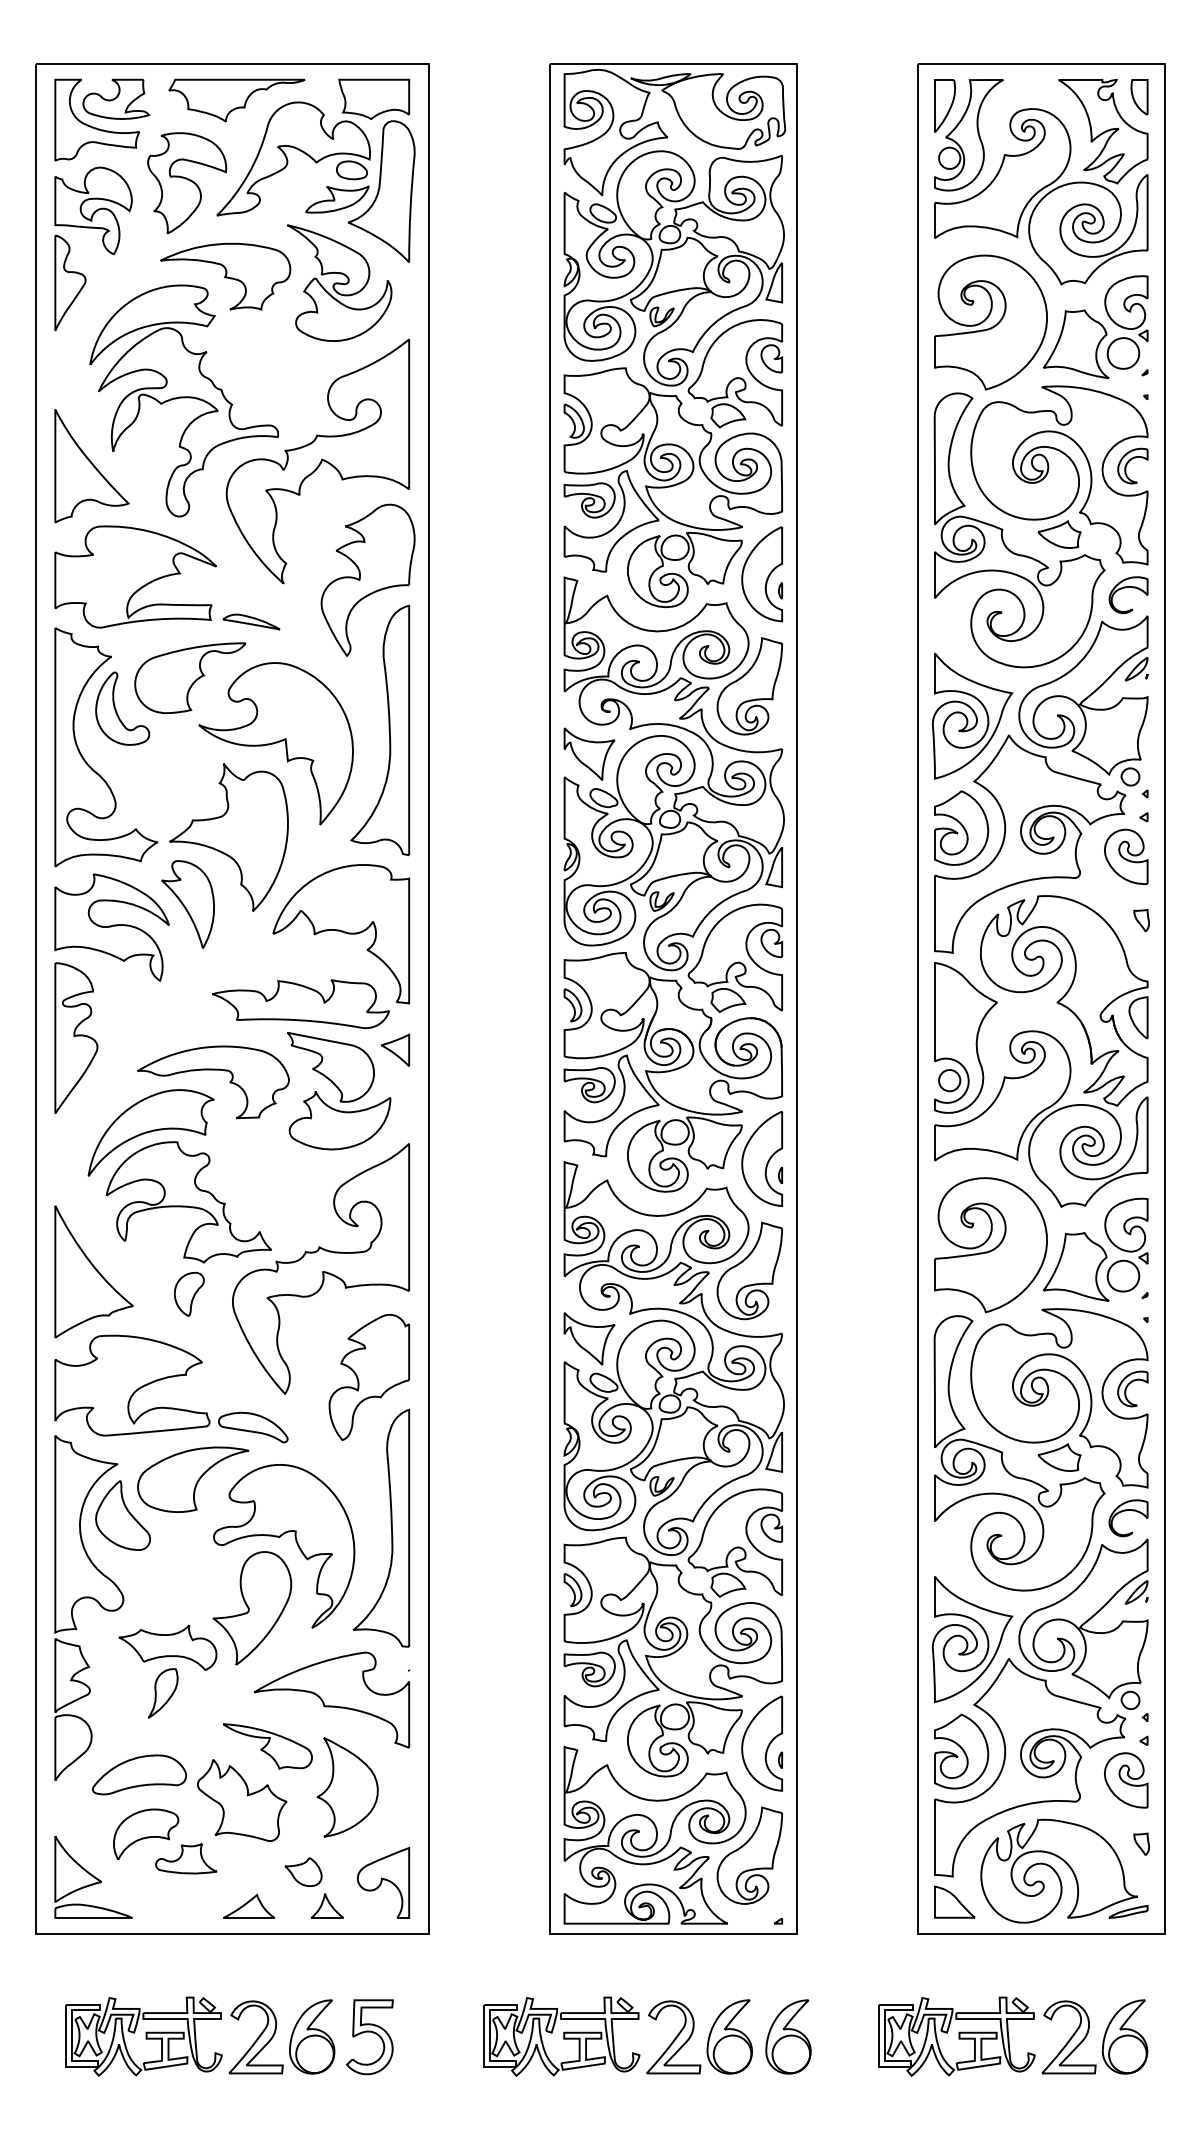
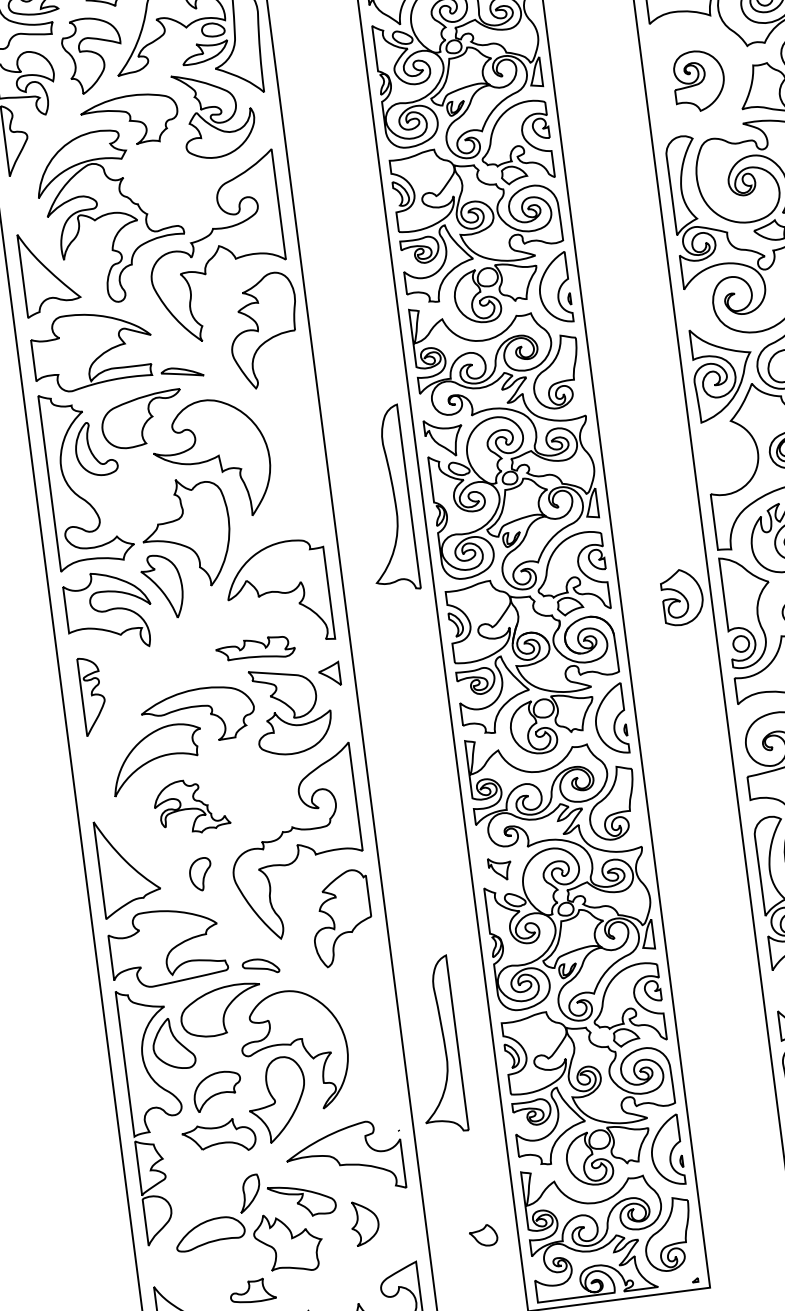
part: (990, 322) -> (698, 80), size x0.6
part: (388, 730) -> (393, 498), moved
part: (961, 827) -> (682, 596), moved
part: (300, 1003) -> (255, 649), size x0.6
part: (76, 1037) -> (93, 695), size x0.7
part: (188, 1202) -> (191, 806), size x0.6
part: (589, 1338) -> (500, 868), size x0.6
part: (253, 1427) -> (261, 966), size x0.7
part: (390, 1525) -> (443, 1042), moved
part: (162, 1693) -> (249, 1193), moved
part: (347, 1787) -> (364, 1223), size x0.6
part: (146, 1833) -> (217, 1090), moved
part: (303, 1871) -> (483, 1235), moved

